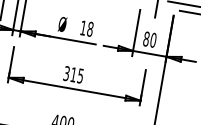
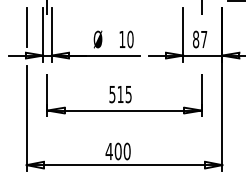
text: (90, 29) -> (130, 39), 18 -> 10
text: (153, 40) -> (204, 39), 80 -> 87
text: (66, 72) -> (112, 93), 315 -> 515

